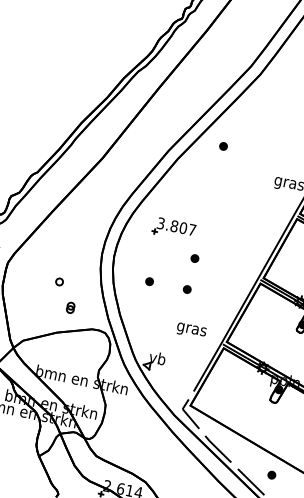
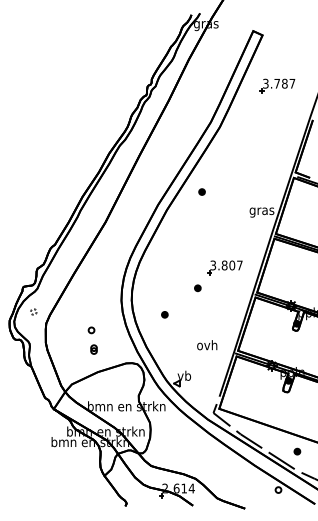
part: (173, 228) -> (224, 267), moved
part: (186, 289) -> (196, 314), removed
part: (70, 307) -> (93, 349), moved
text: (191, 329) -> (207, 346), gras -> ovh

